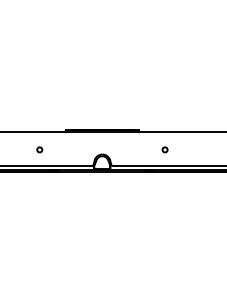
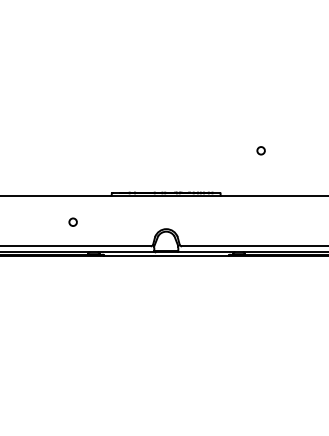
circle: (164, 149) -> (260, 150), moved

